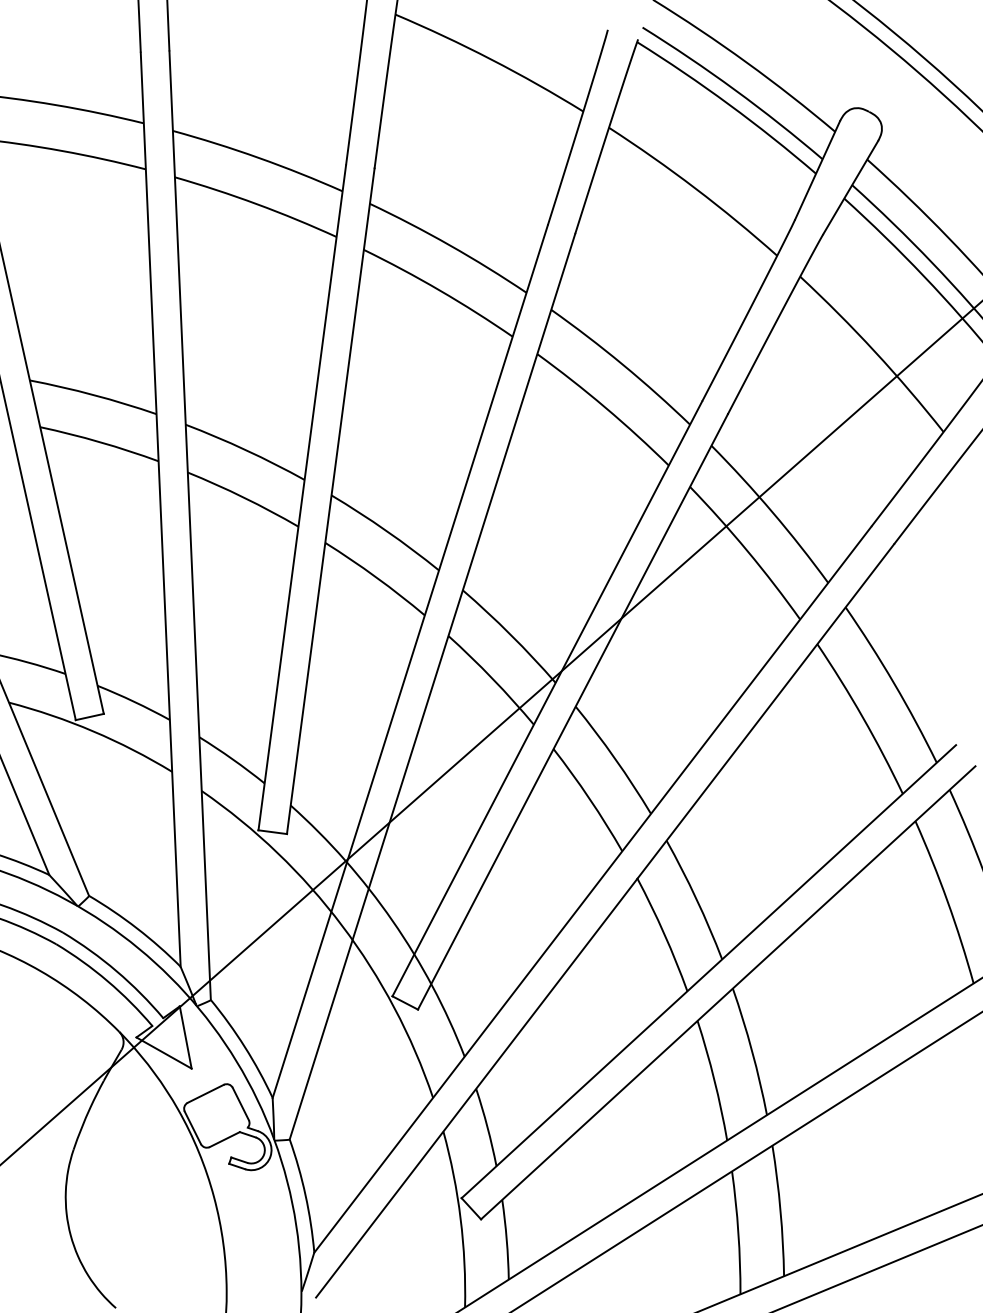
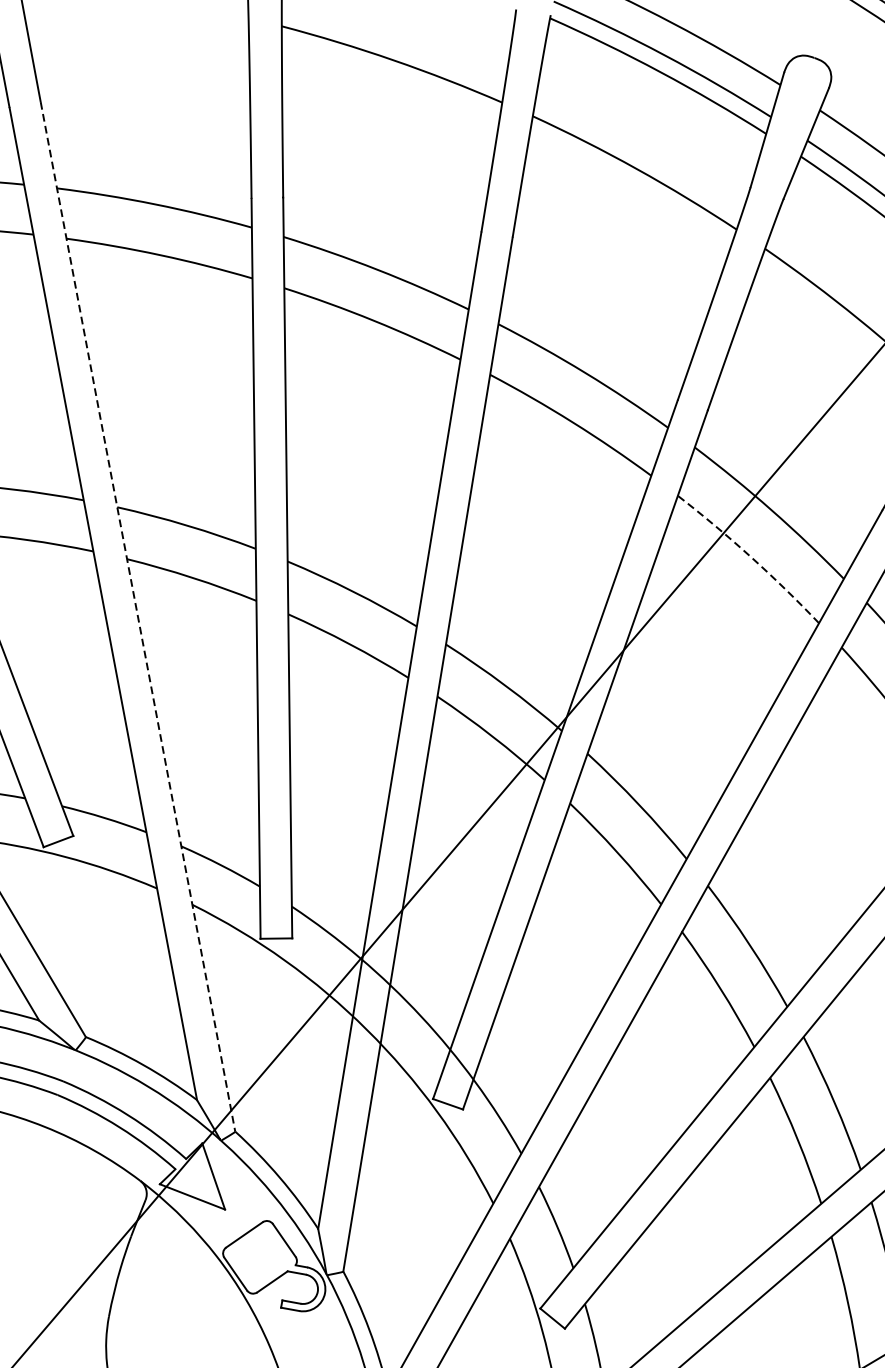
line: (190, 525) -> (138, 616), solid -> dashed
arc: (747, 551) -> (750, 557), solid -> dashed

